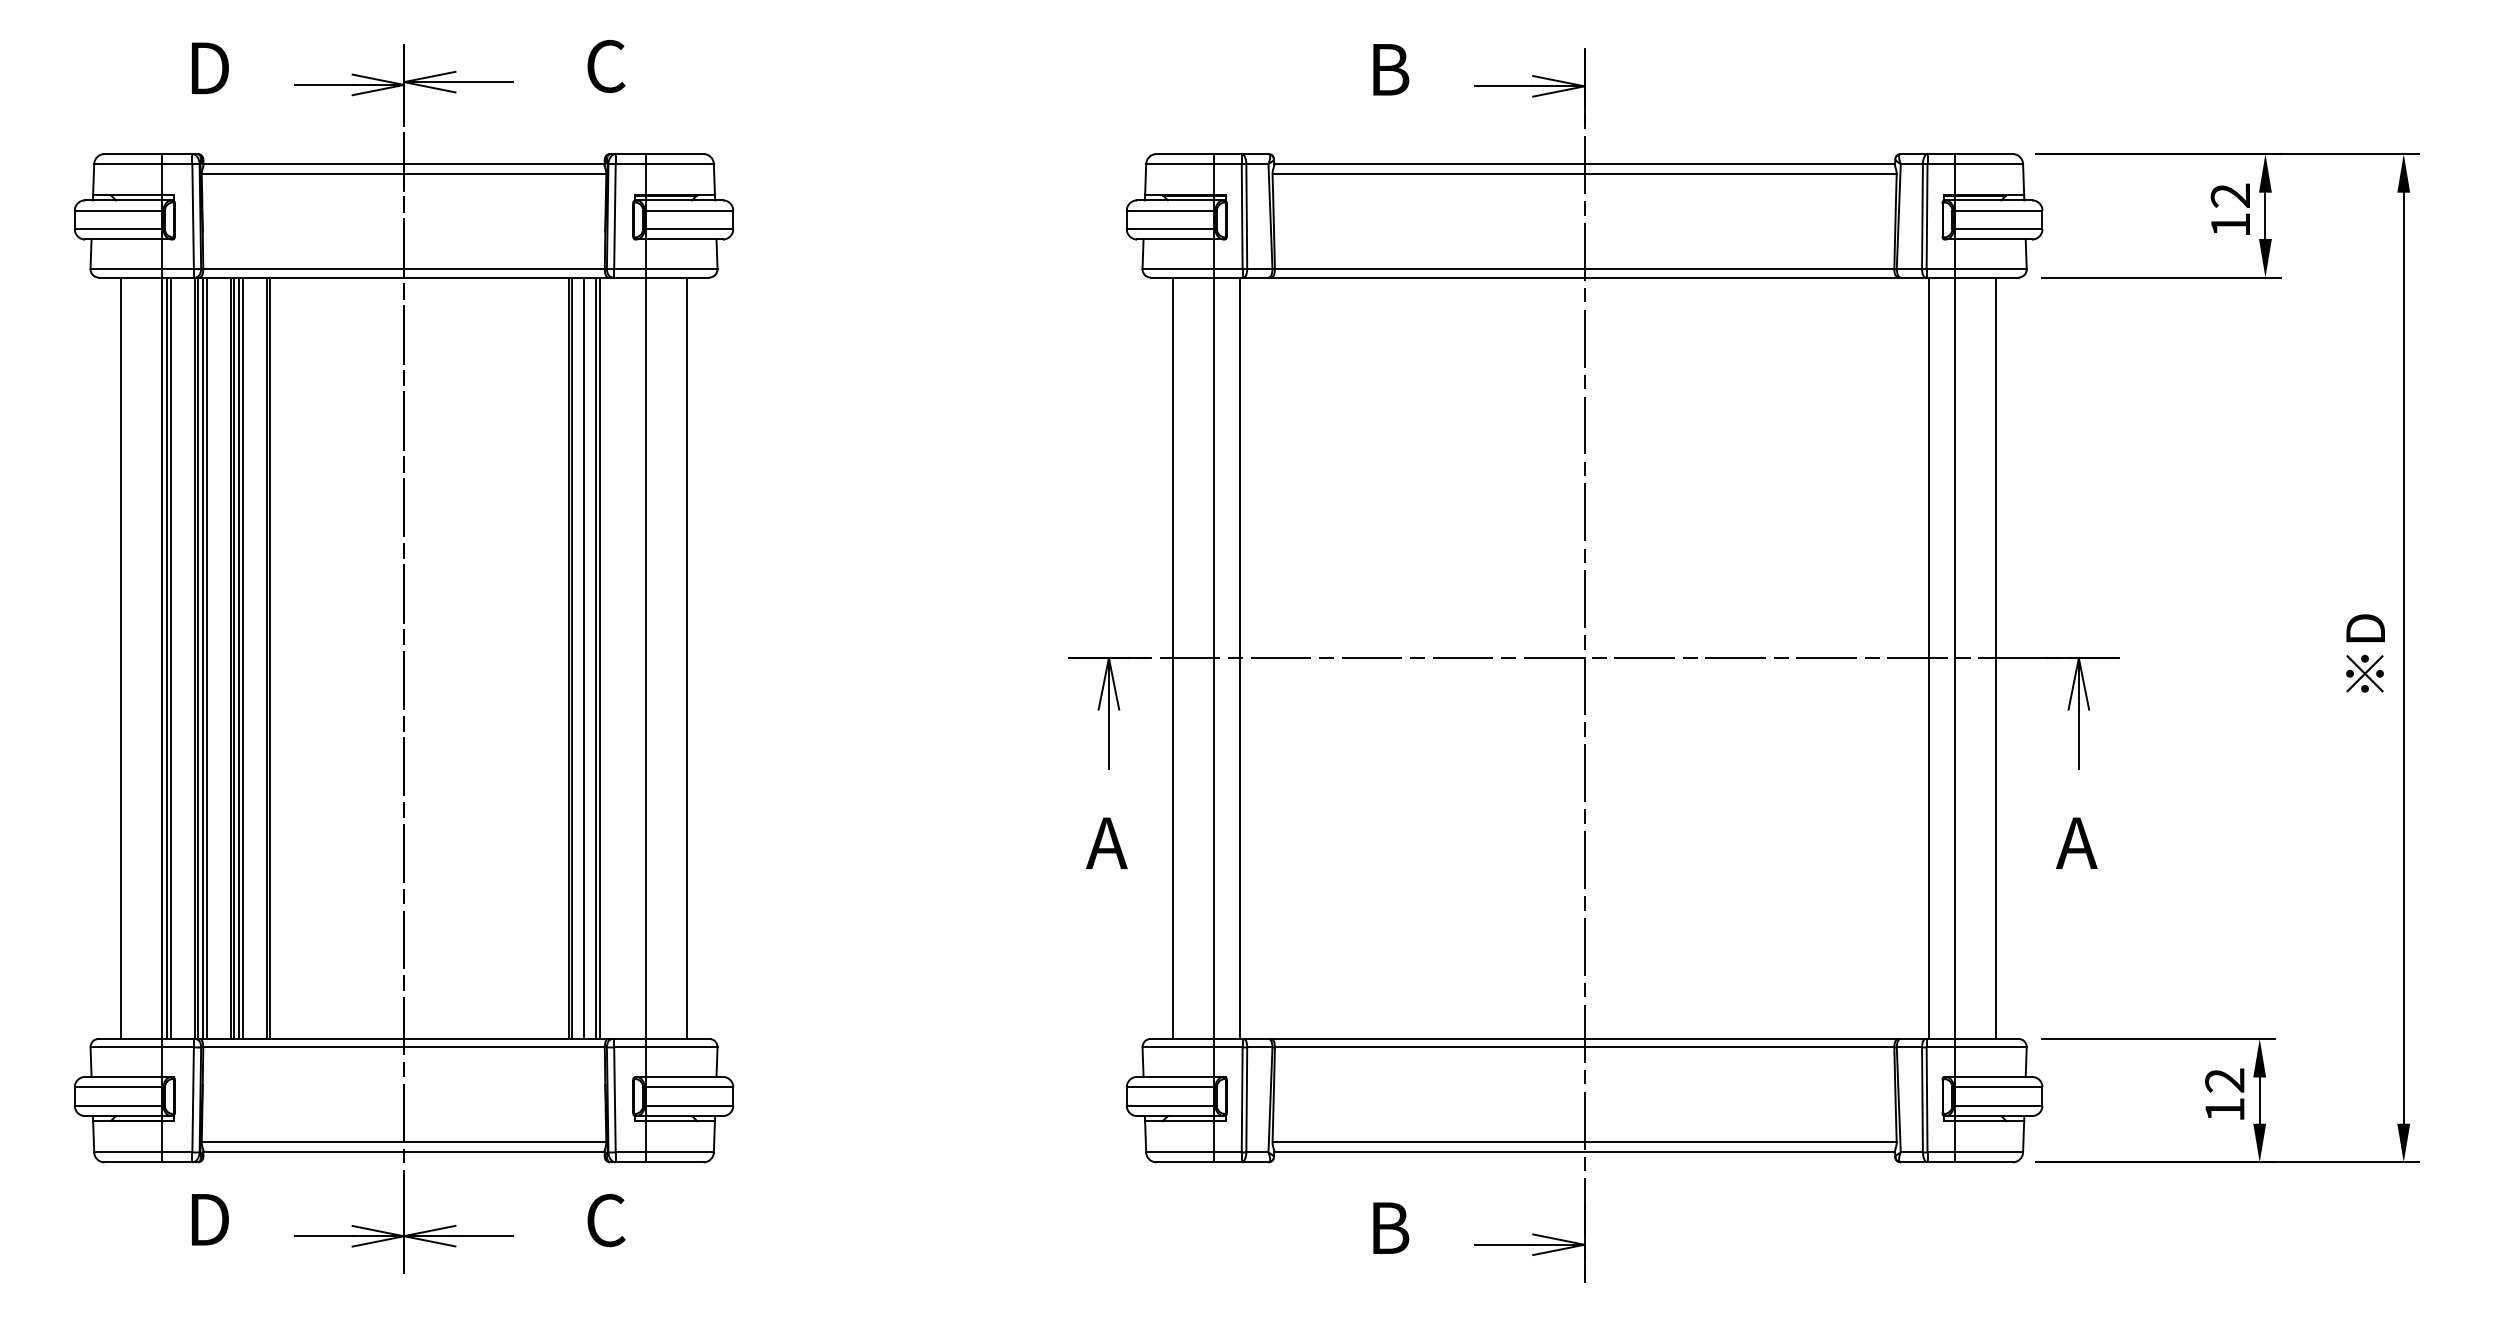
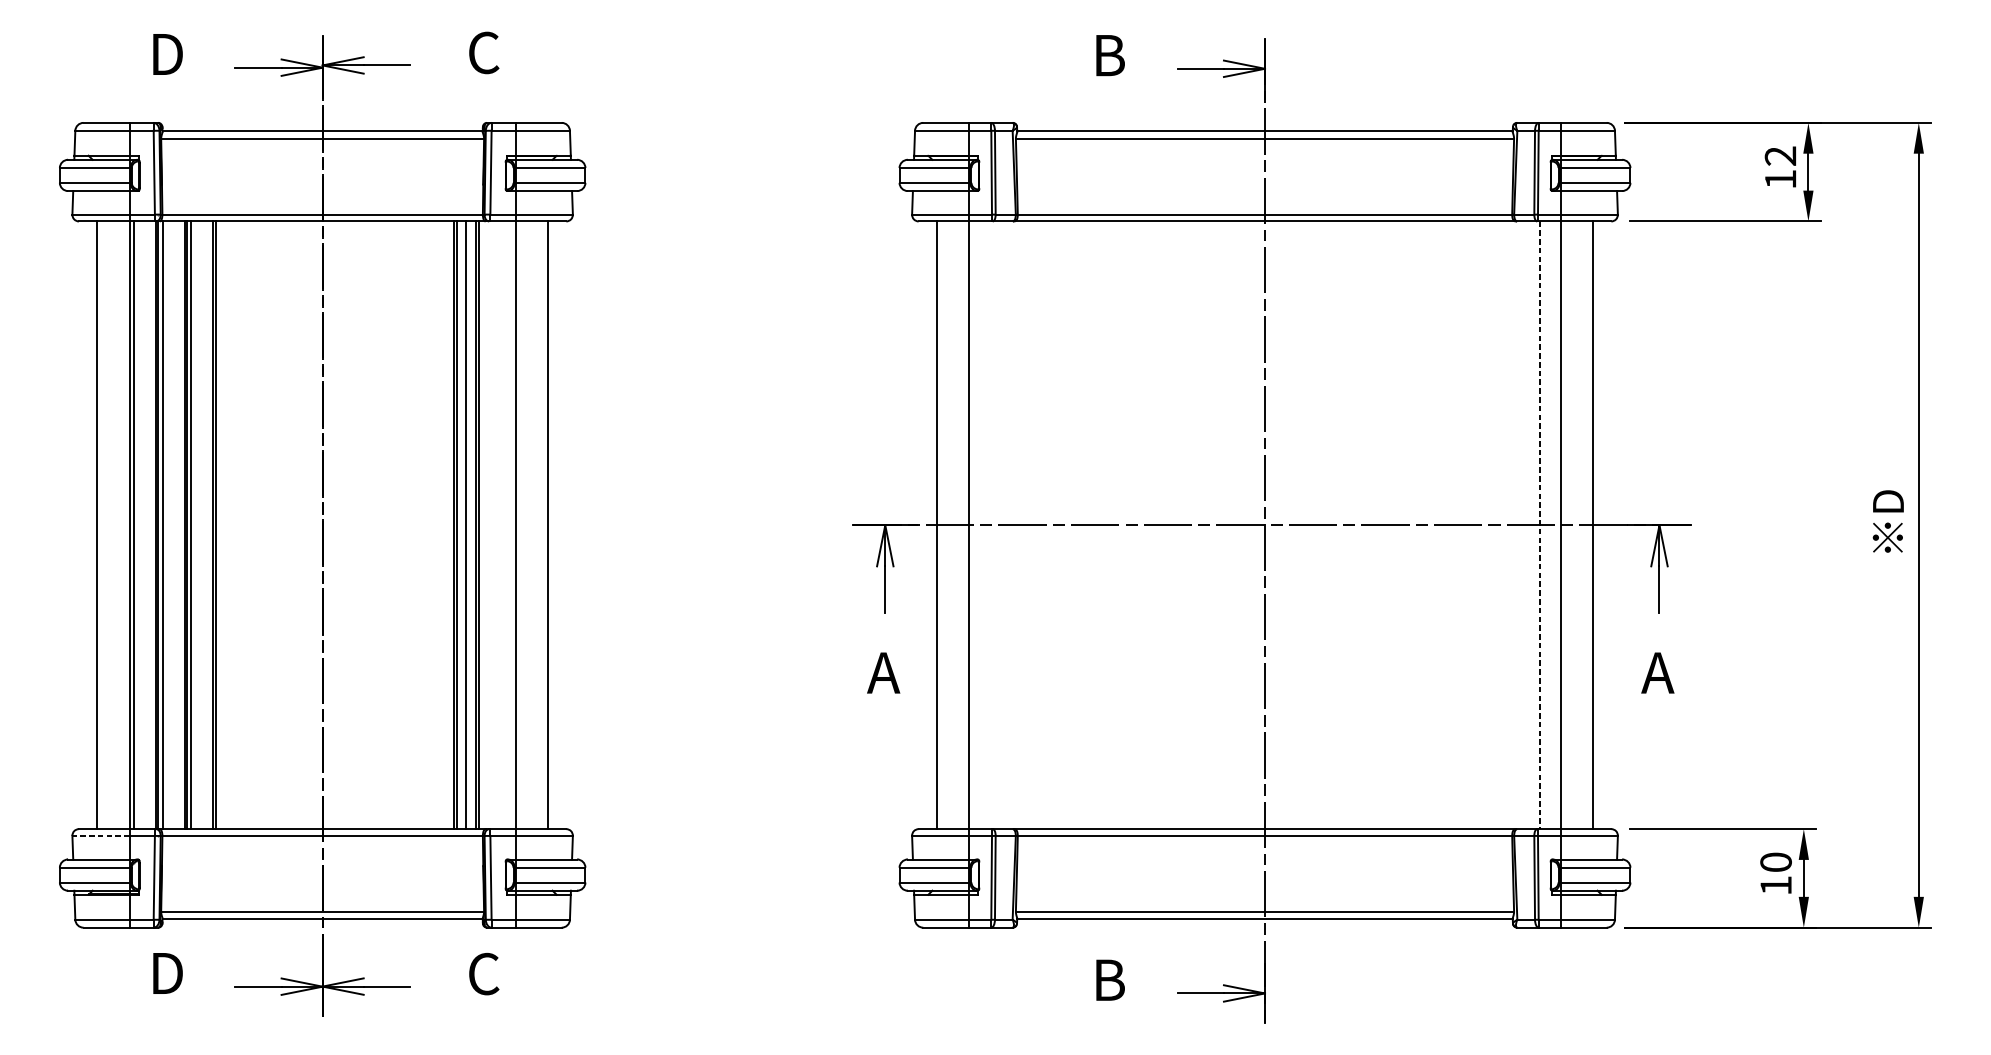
line: (170, 657) -> (136, 524), removed
line: (206, 657) -> (164, 524), removed
line: (242, 657) -> (193, 524), removed
line: (1239, 657) -> (989, 524), removed
line: (1929, 658) -> (1540, 525), solid -> dashed
line: (126, 1047) -> (101, 836), solid -> dashed
text: (2224, 1080) -> (1775, 862), 12 -> 10

